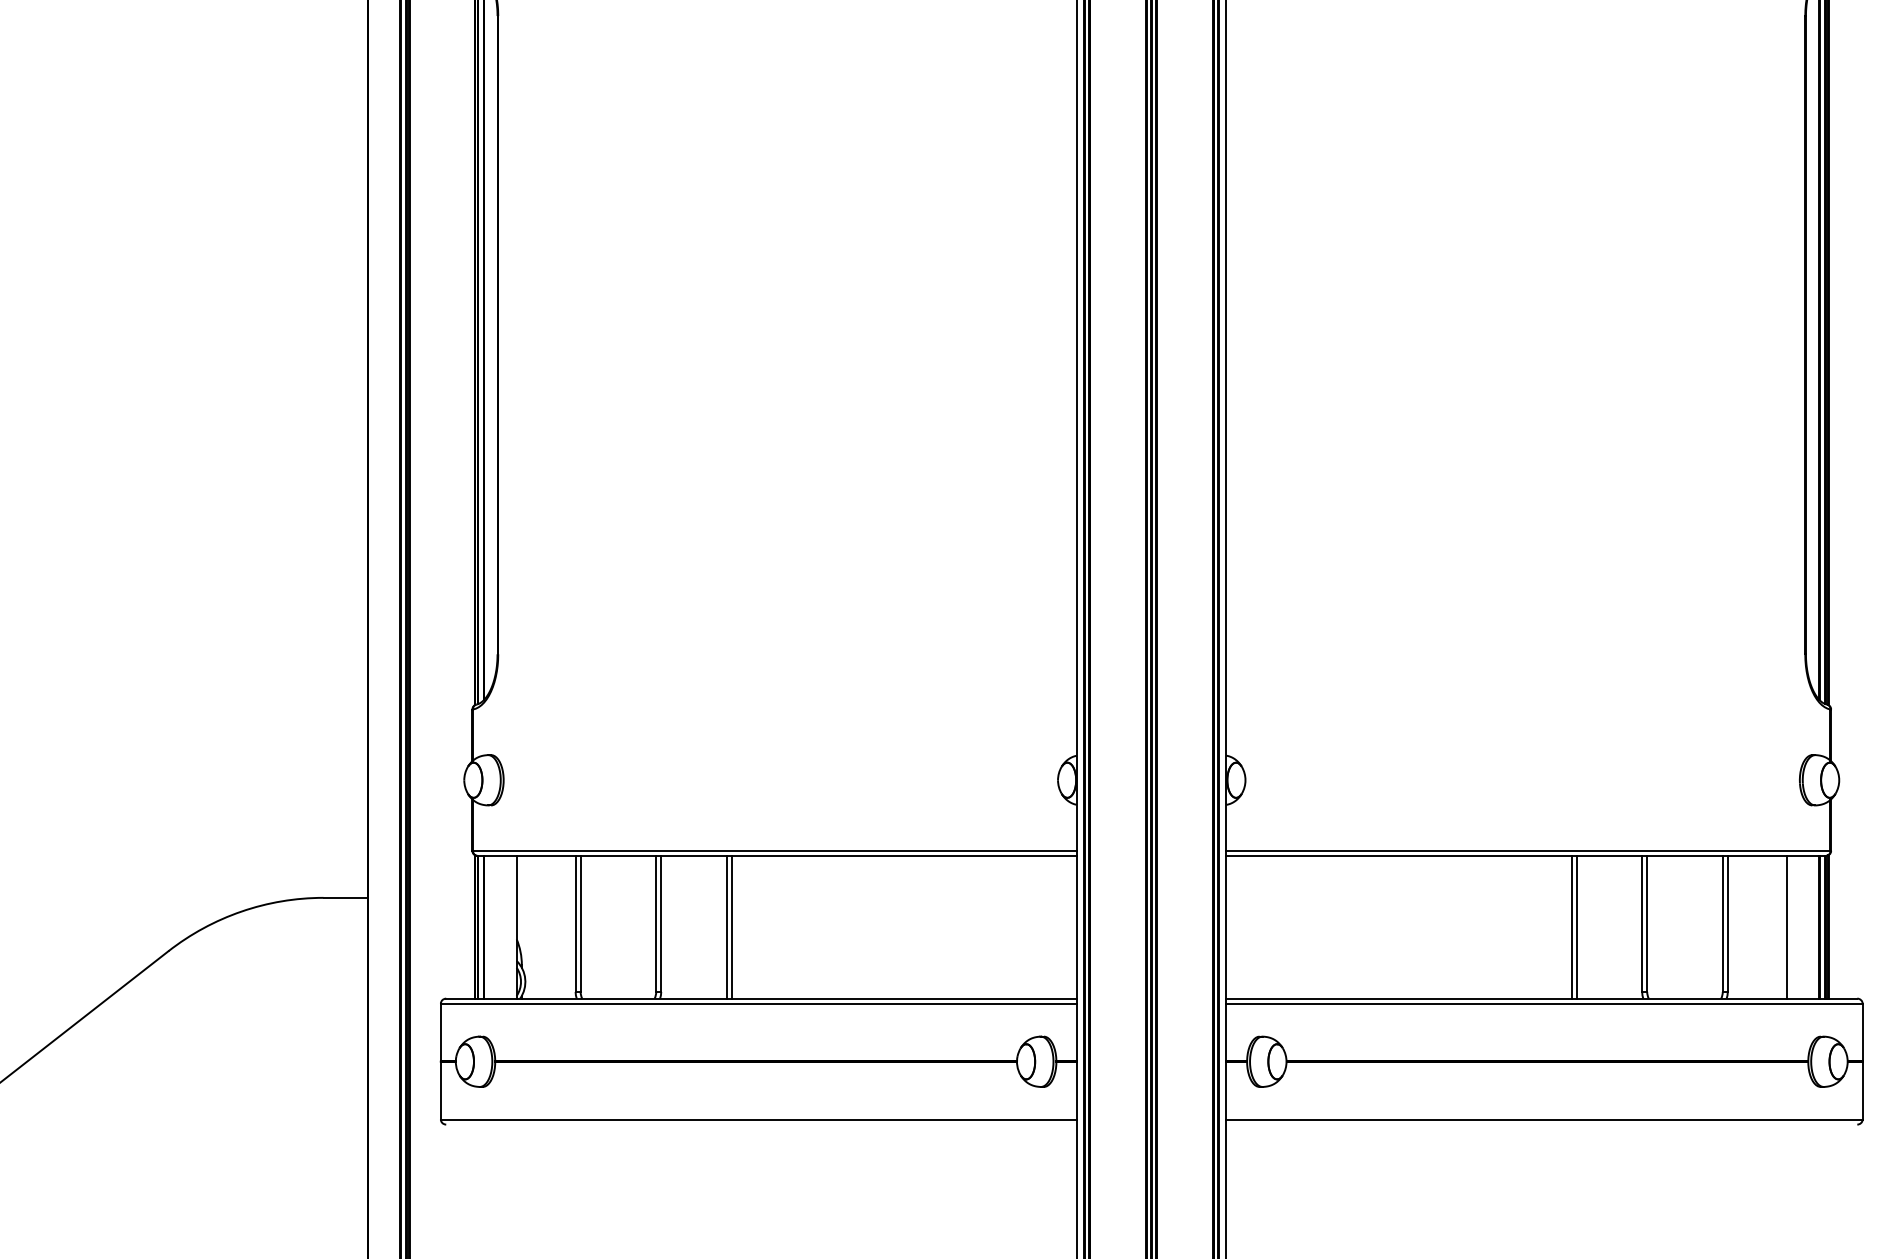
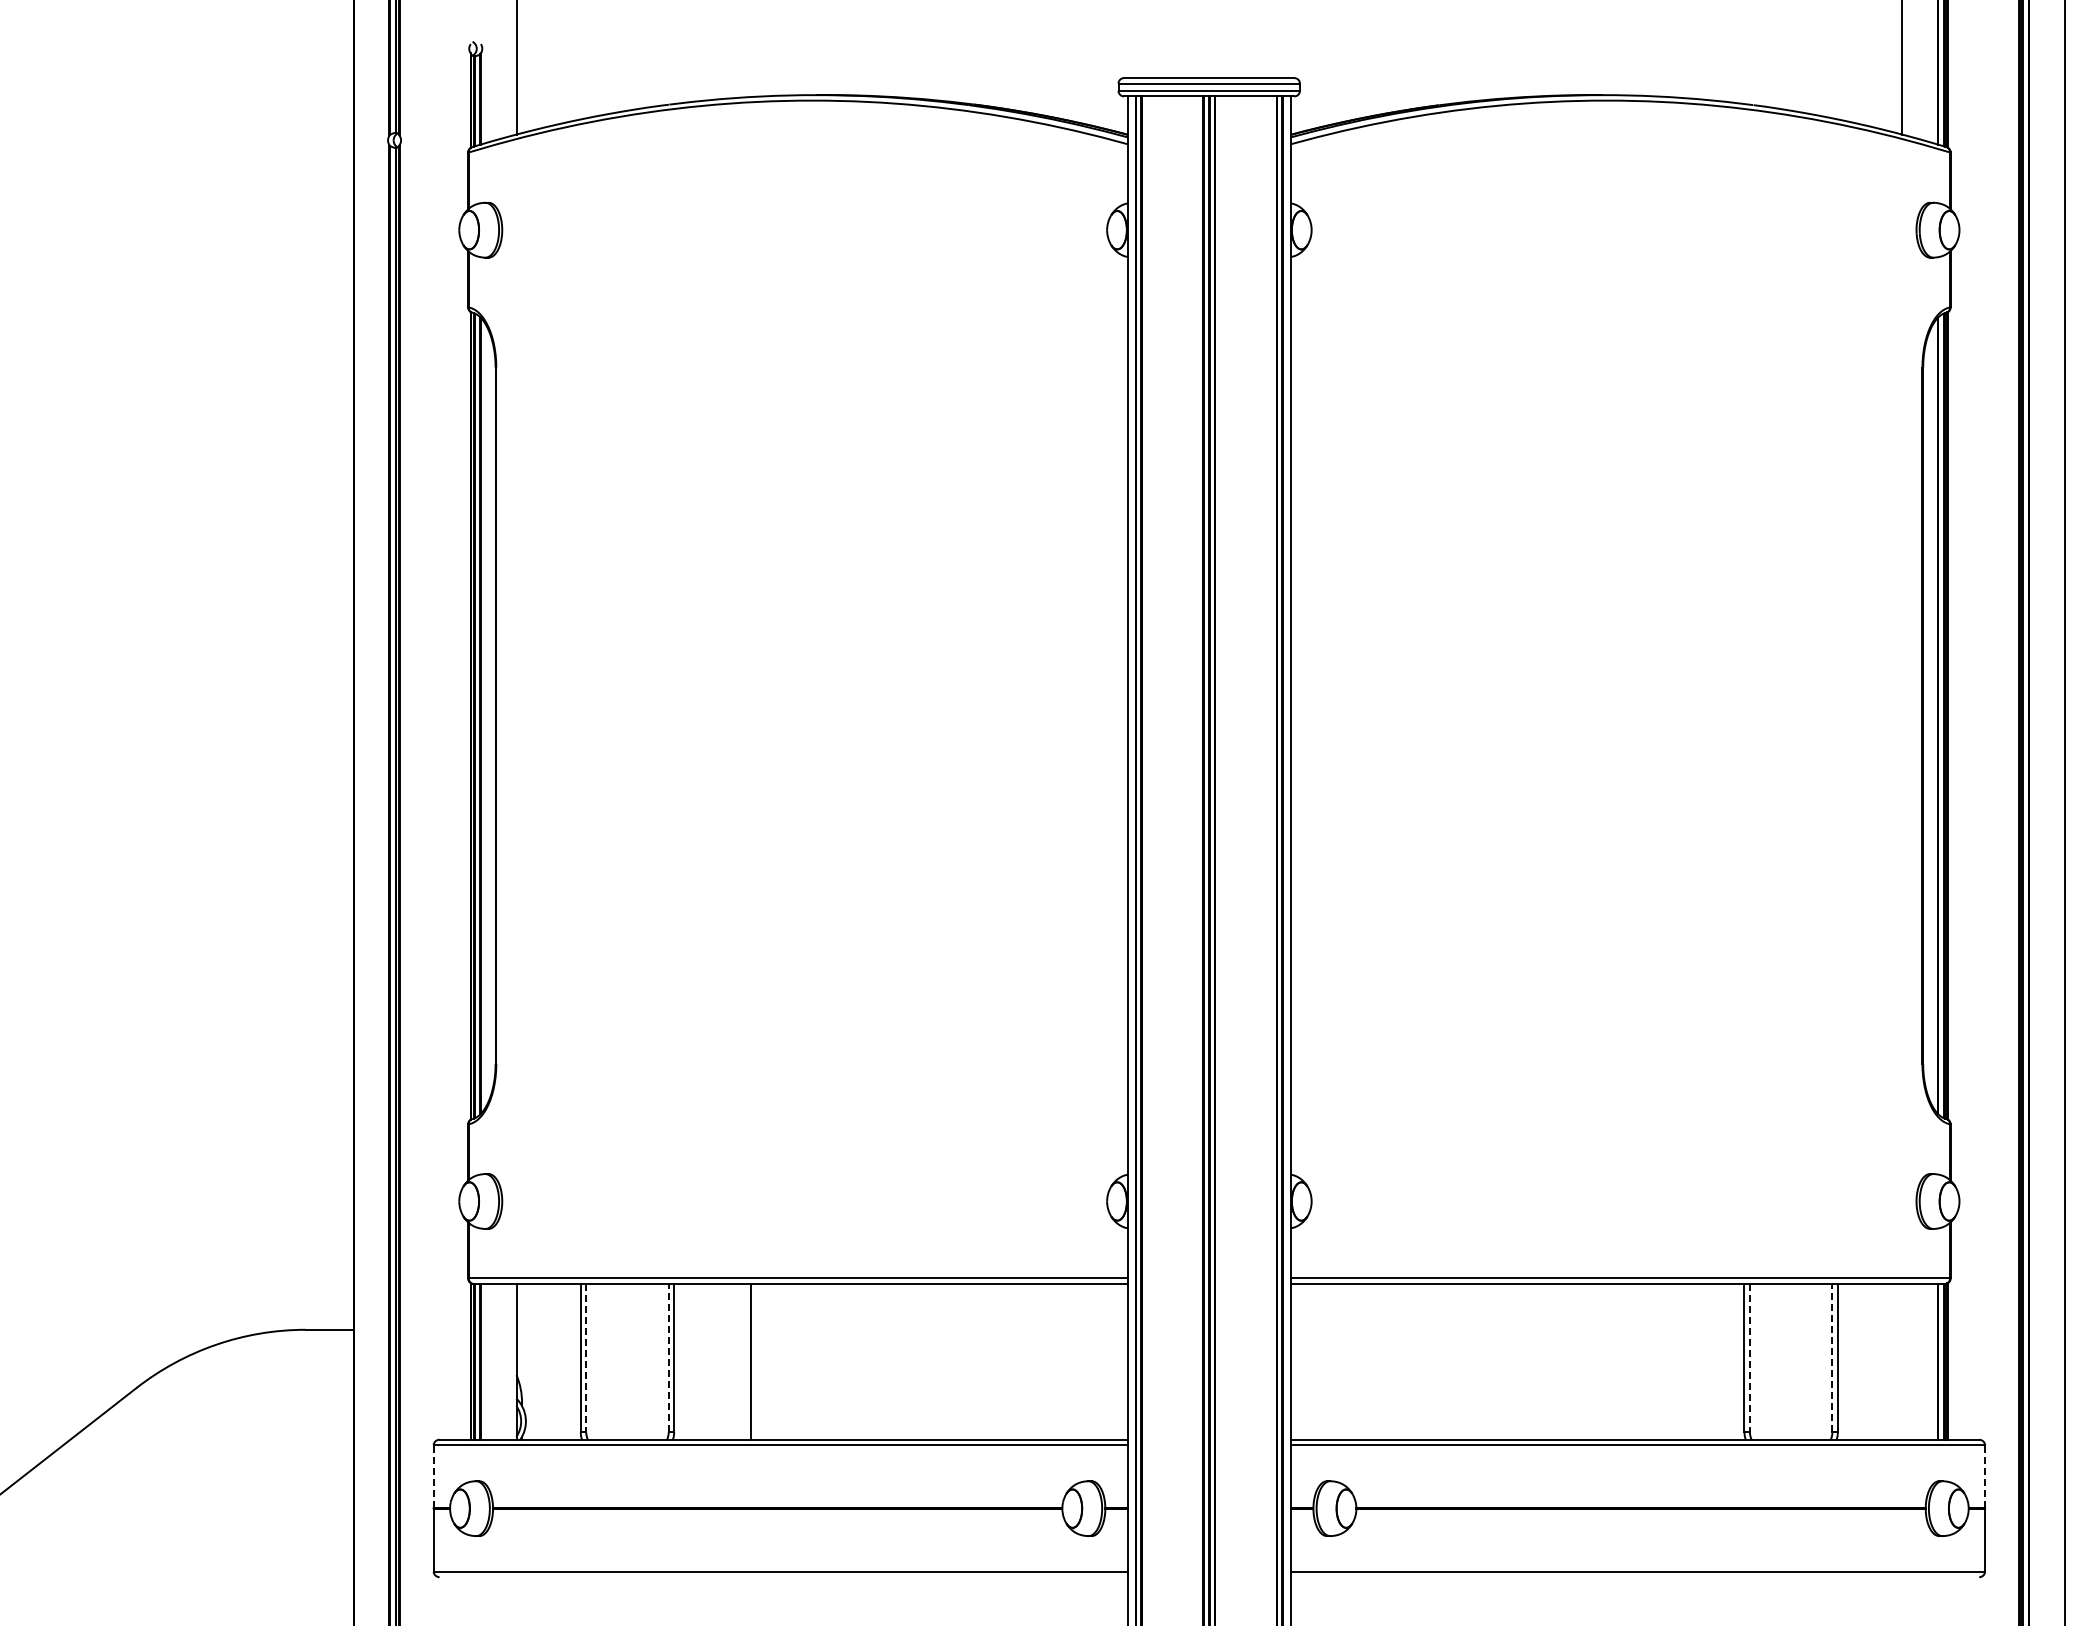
line: (656, 923) -> (668, 1357), solid -> dashed
line: (1722, 923) -> (1832, 1357), solid -> dashed
line: (580, 924) -> (586, 1358), solid -> dashed
line: (1646, 924) -> (1749, 1358), solid -> dashed
line: (726, 926) -> (745, 1361), removed
line: (1571, 926) -> (1667, 1361), removed
line: (1576, 926) -> (1672, 1361), removed
line: (1787, 926) -> (1902, 1361), removed
line: (440, 1032) -> (433, 1476), solid -> dashed
line: (1863, 1032) -> (1985, 1476), solid -> dashed

